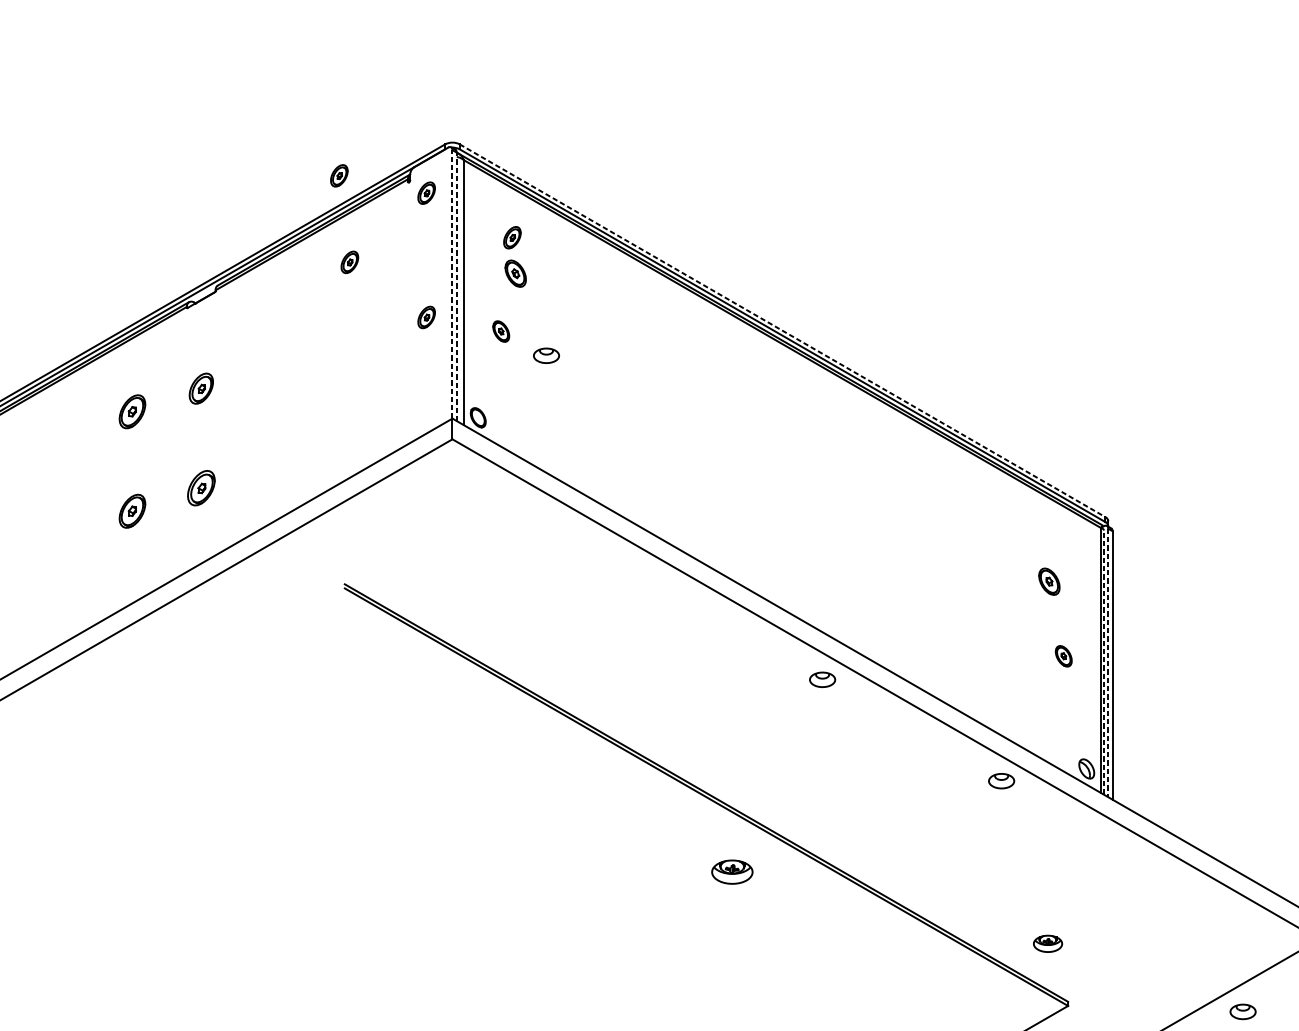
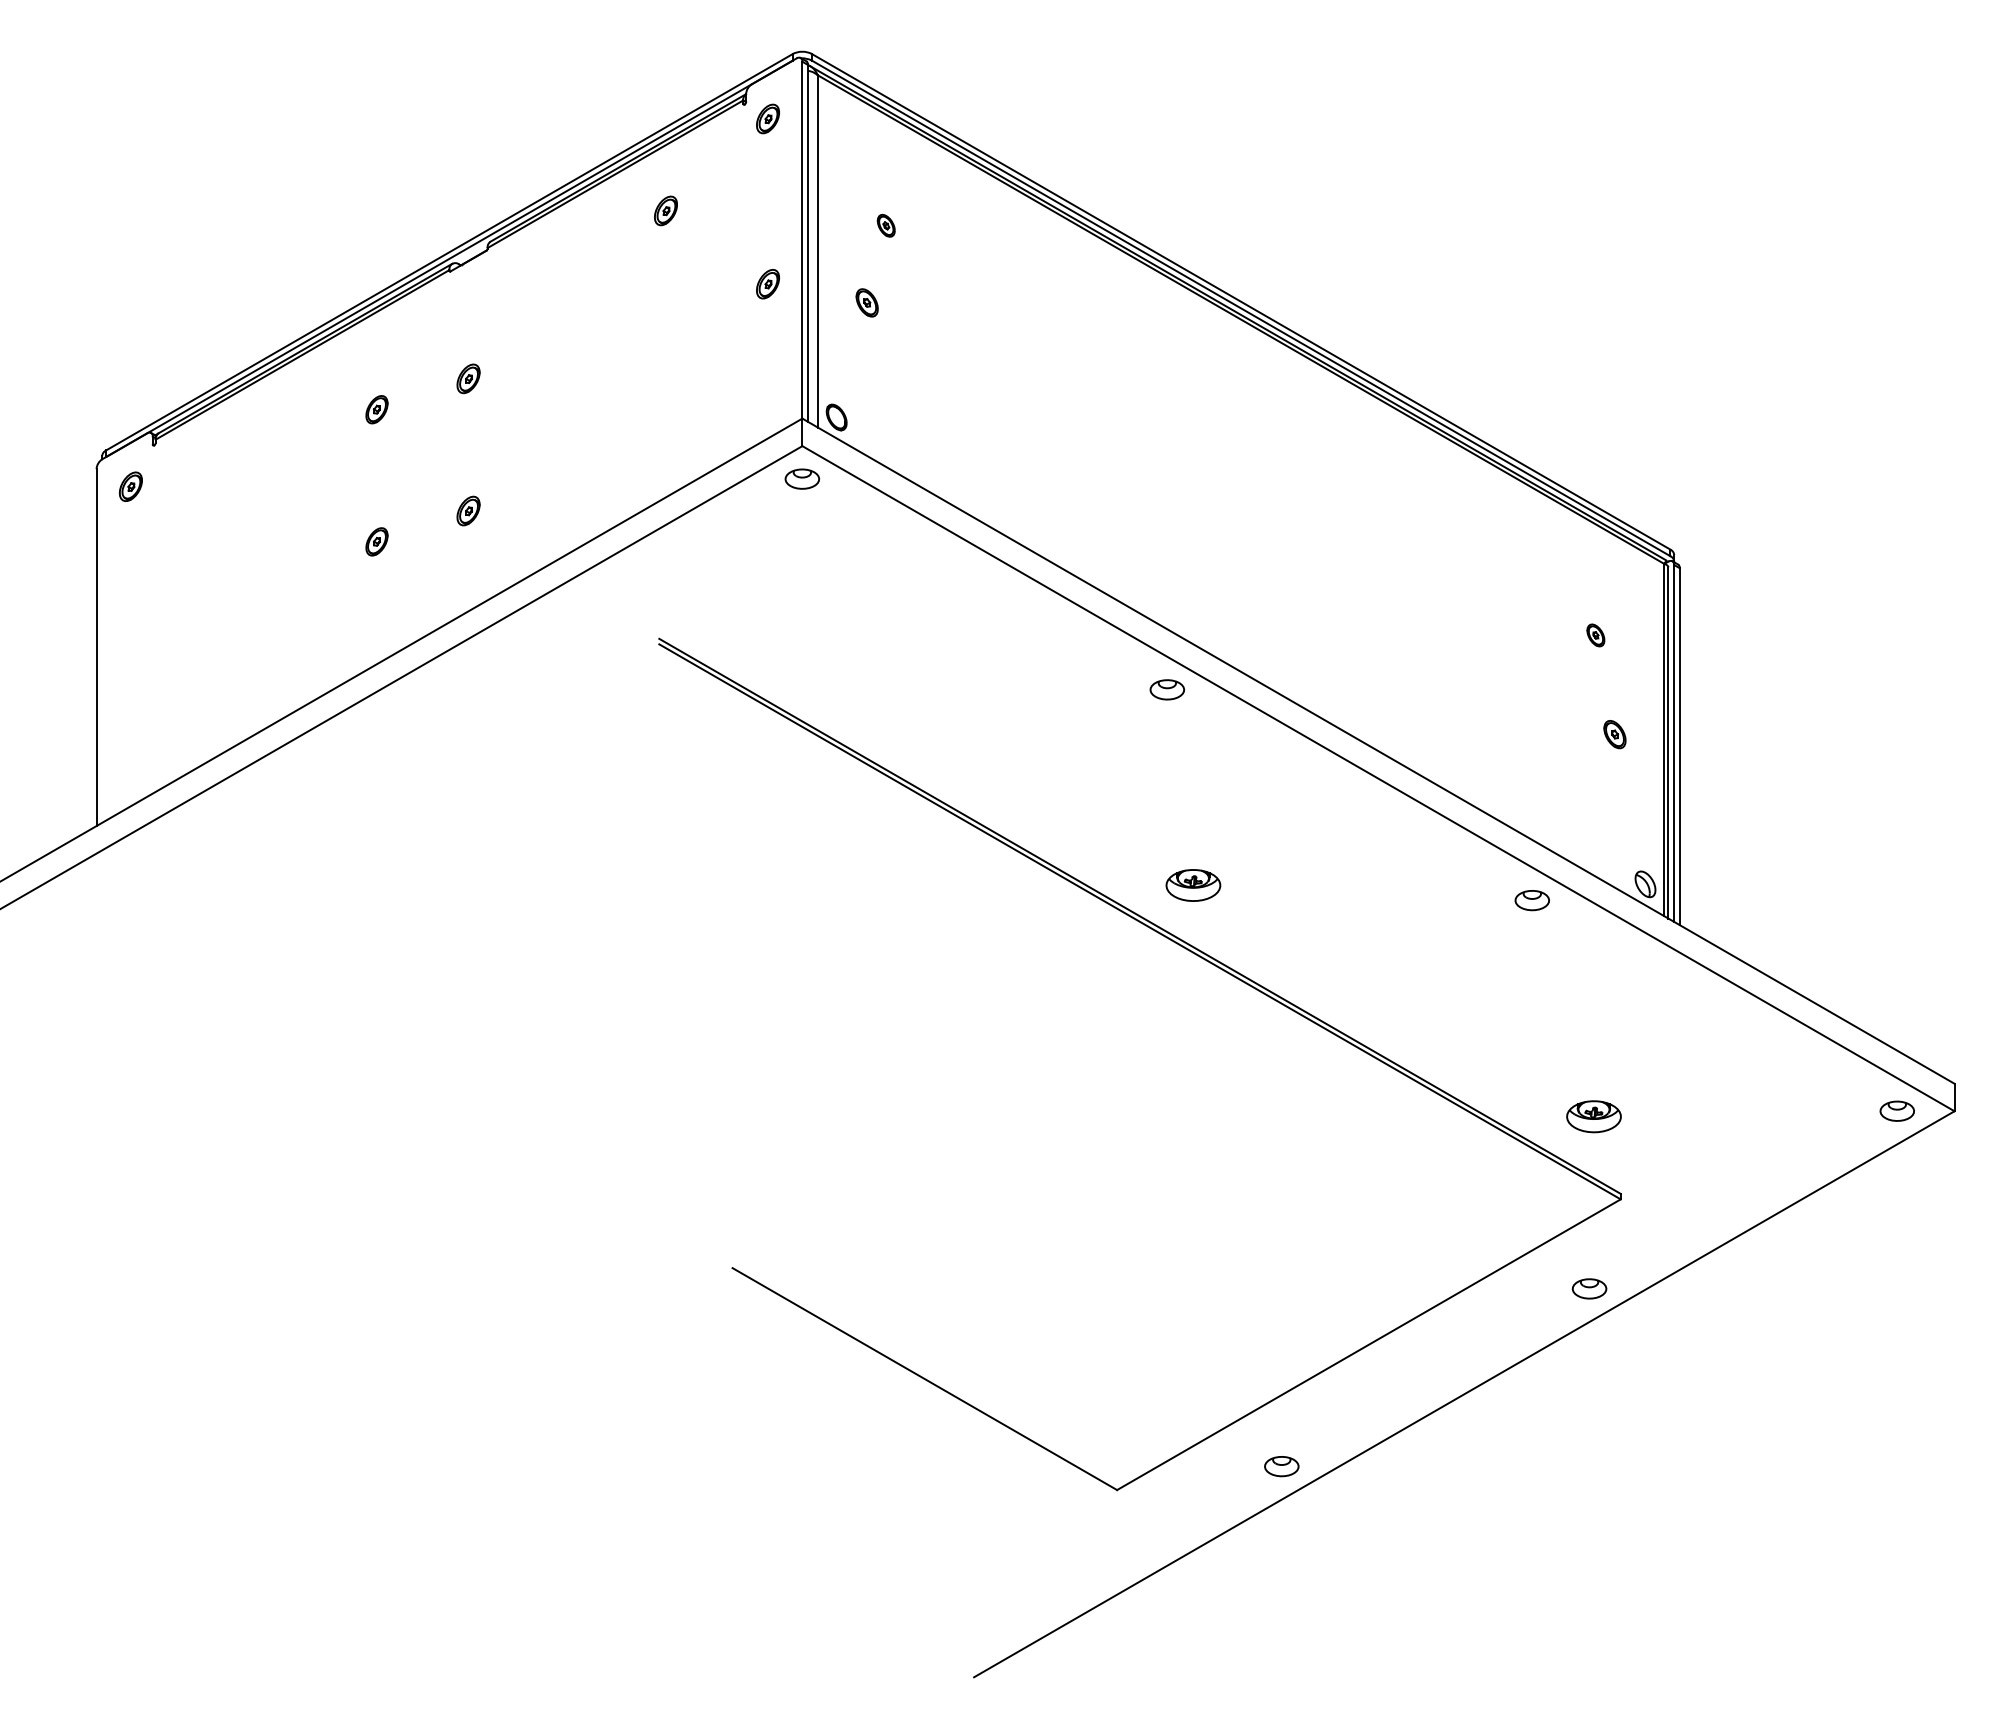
part: (338, 175) -> (651, 95), removed
part: (512, 237) -> (882, 178), removed
part: (515, 273) -> (885, 225), size x0.62
line: (452, 283) -> (802, 239), dashed -> solid
line: (457, 286) -> (808, 242), dashed -> solid
line: (782, 330) -> (1241, 301), dashed -> solid
part: (546, 355) -> (802, 478), moved
part: (201, 388) -> (468, 378), size x0.71
part: (132, 411) -> (376, 409), size x0.62
part: (201, 487) -> (468, 510), size x0.62
part: (132, 511) -> (376, 541), size x0.62
part: (1049, 581) -> (1595, 635), size x0.62
line: (1104, 662) -> (1668, 742), dashed -> solid
line: (1108, 663) -> (1674, 743), dashed -> solid
part: (822, 679) -> (1167, 689), moved
part: (732, 872) -> (1193, 885), moved
part: (1047, 943) -> (1593, 1116), size x1.43
part: (1242, 1011) -> (1896, 1110), moved

